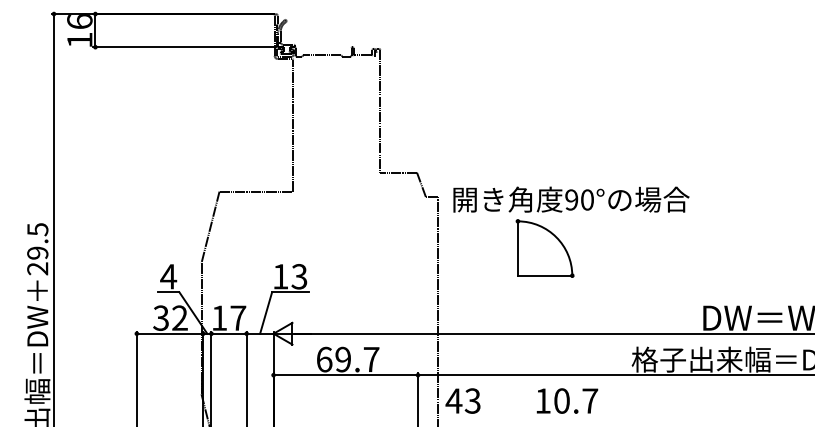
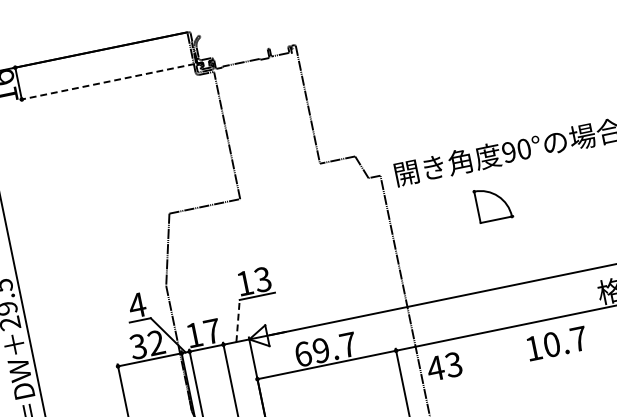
line: (184, 47) -> (107, 82), solid -> dashed
part: (544, 248) -> (492, 204), size x0.6
line: (266, 313) -> (238, 321), solid -> dashed
text: (567, 400) -> (557, 343), moved

